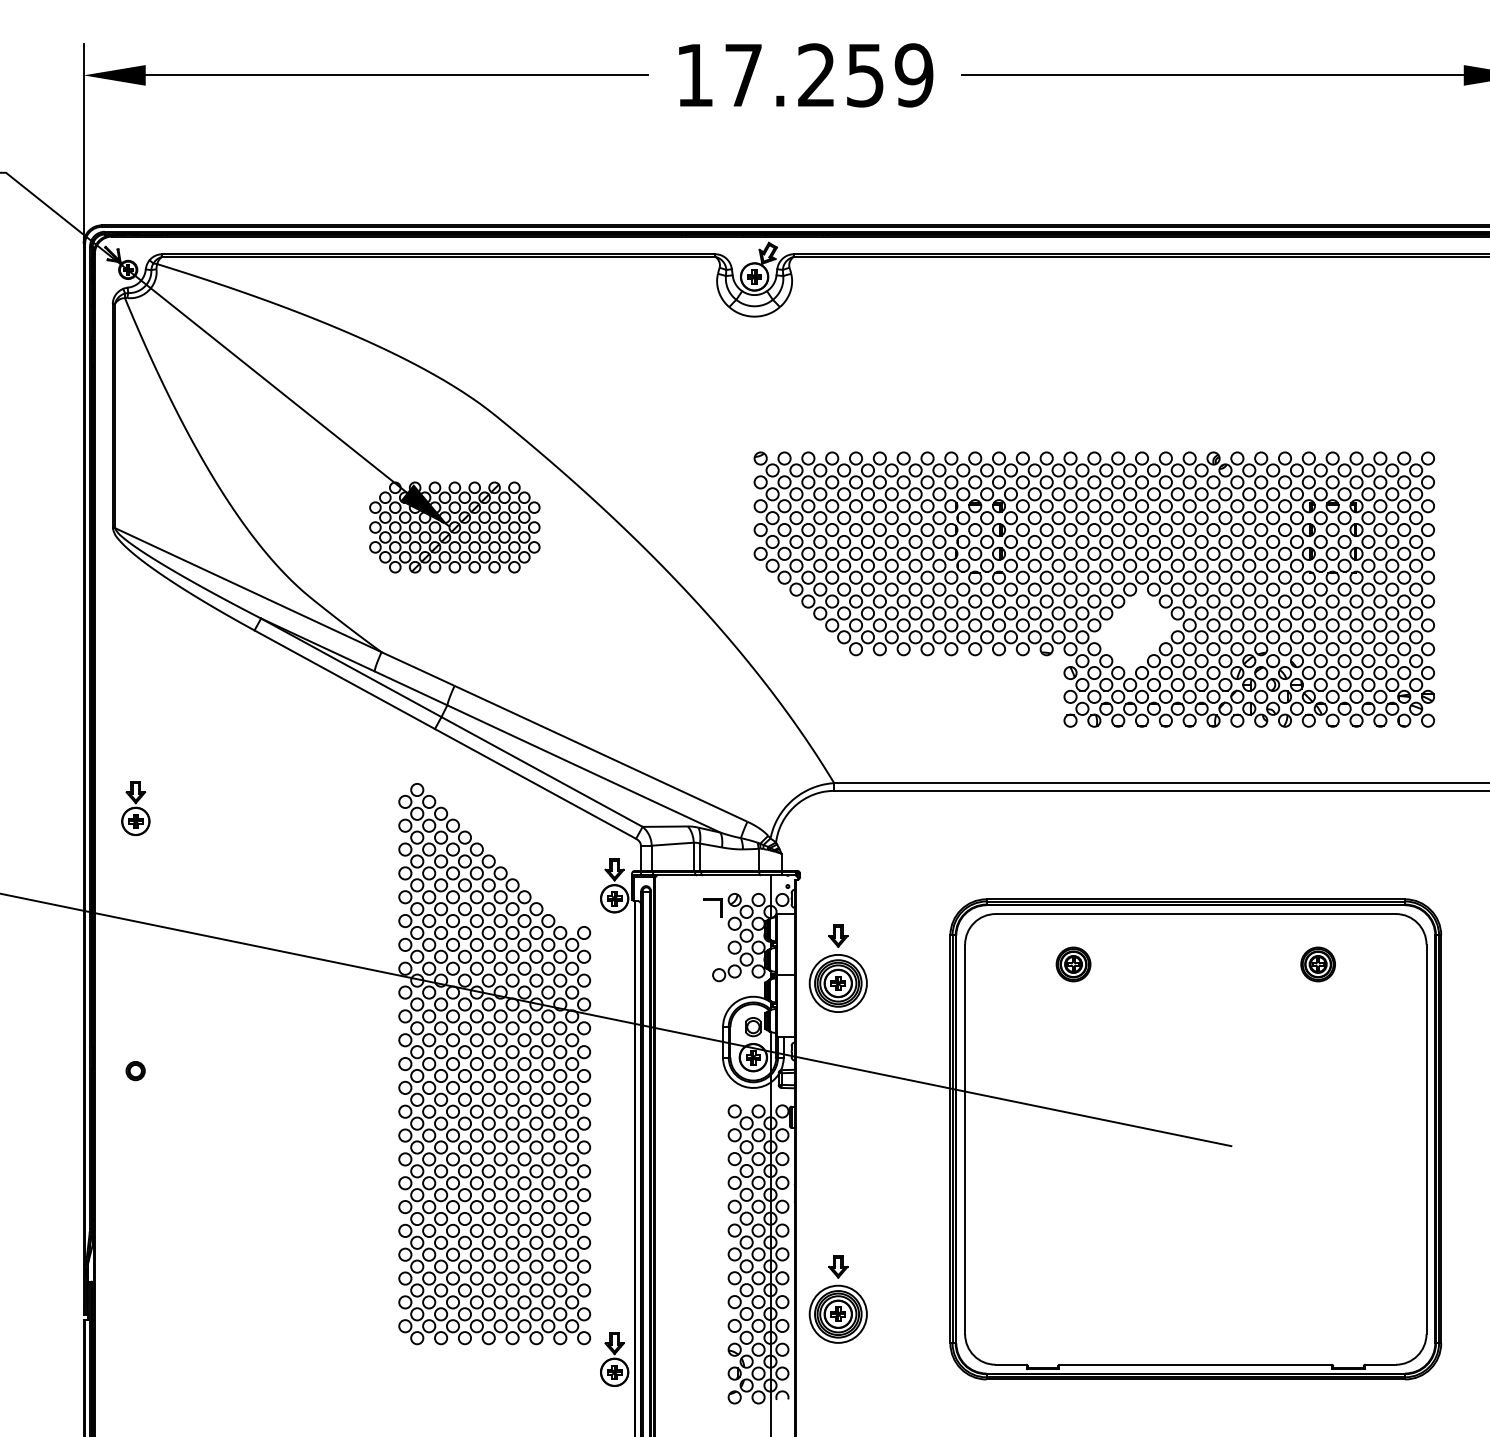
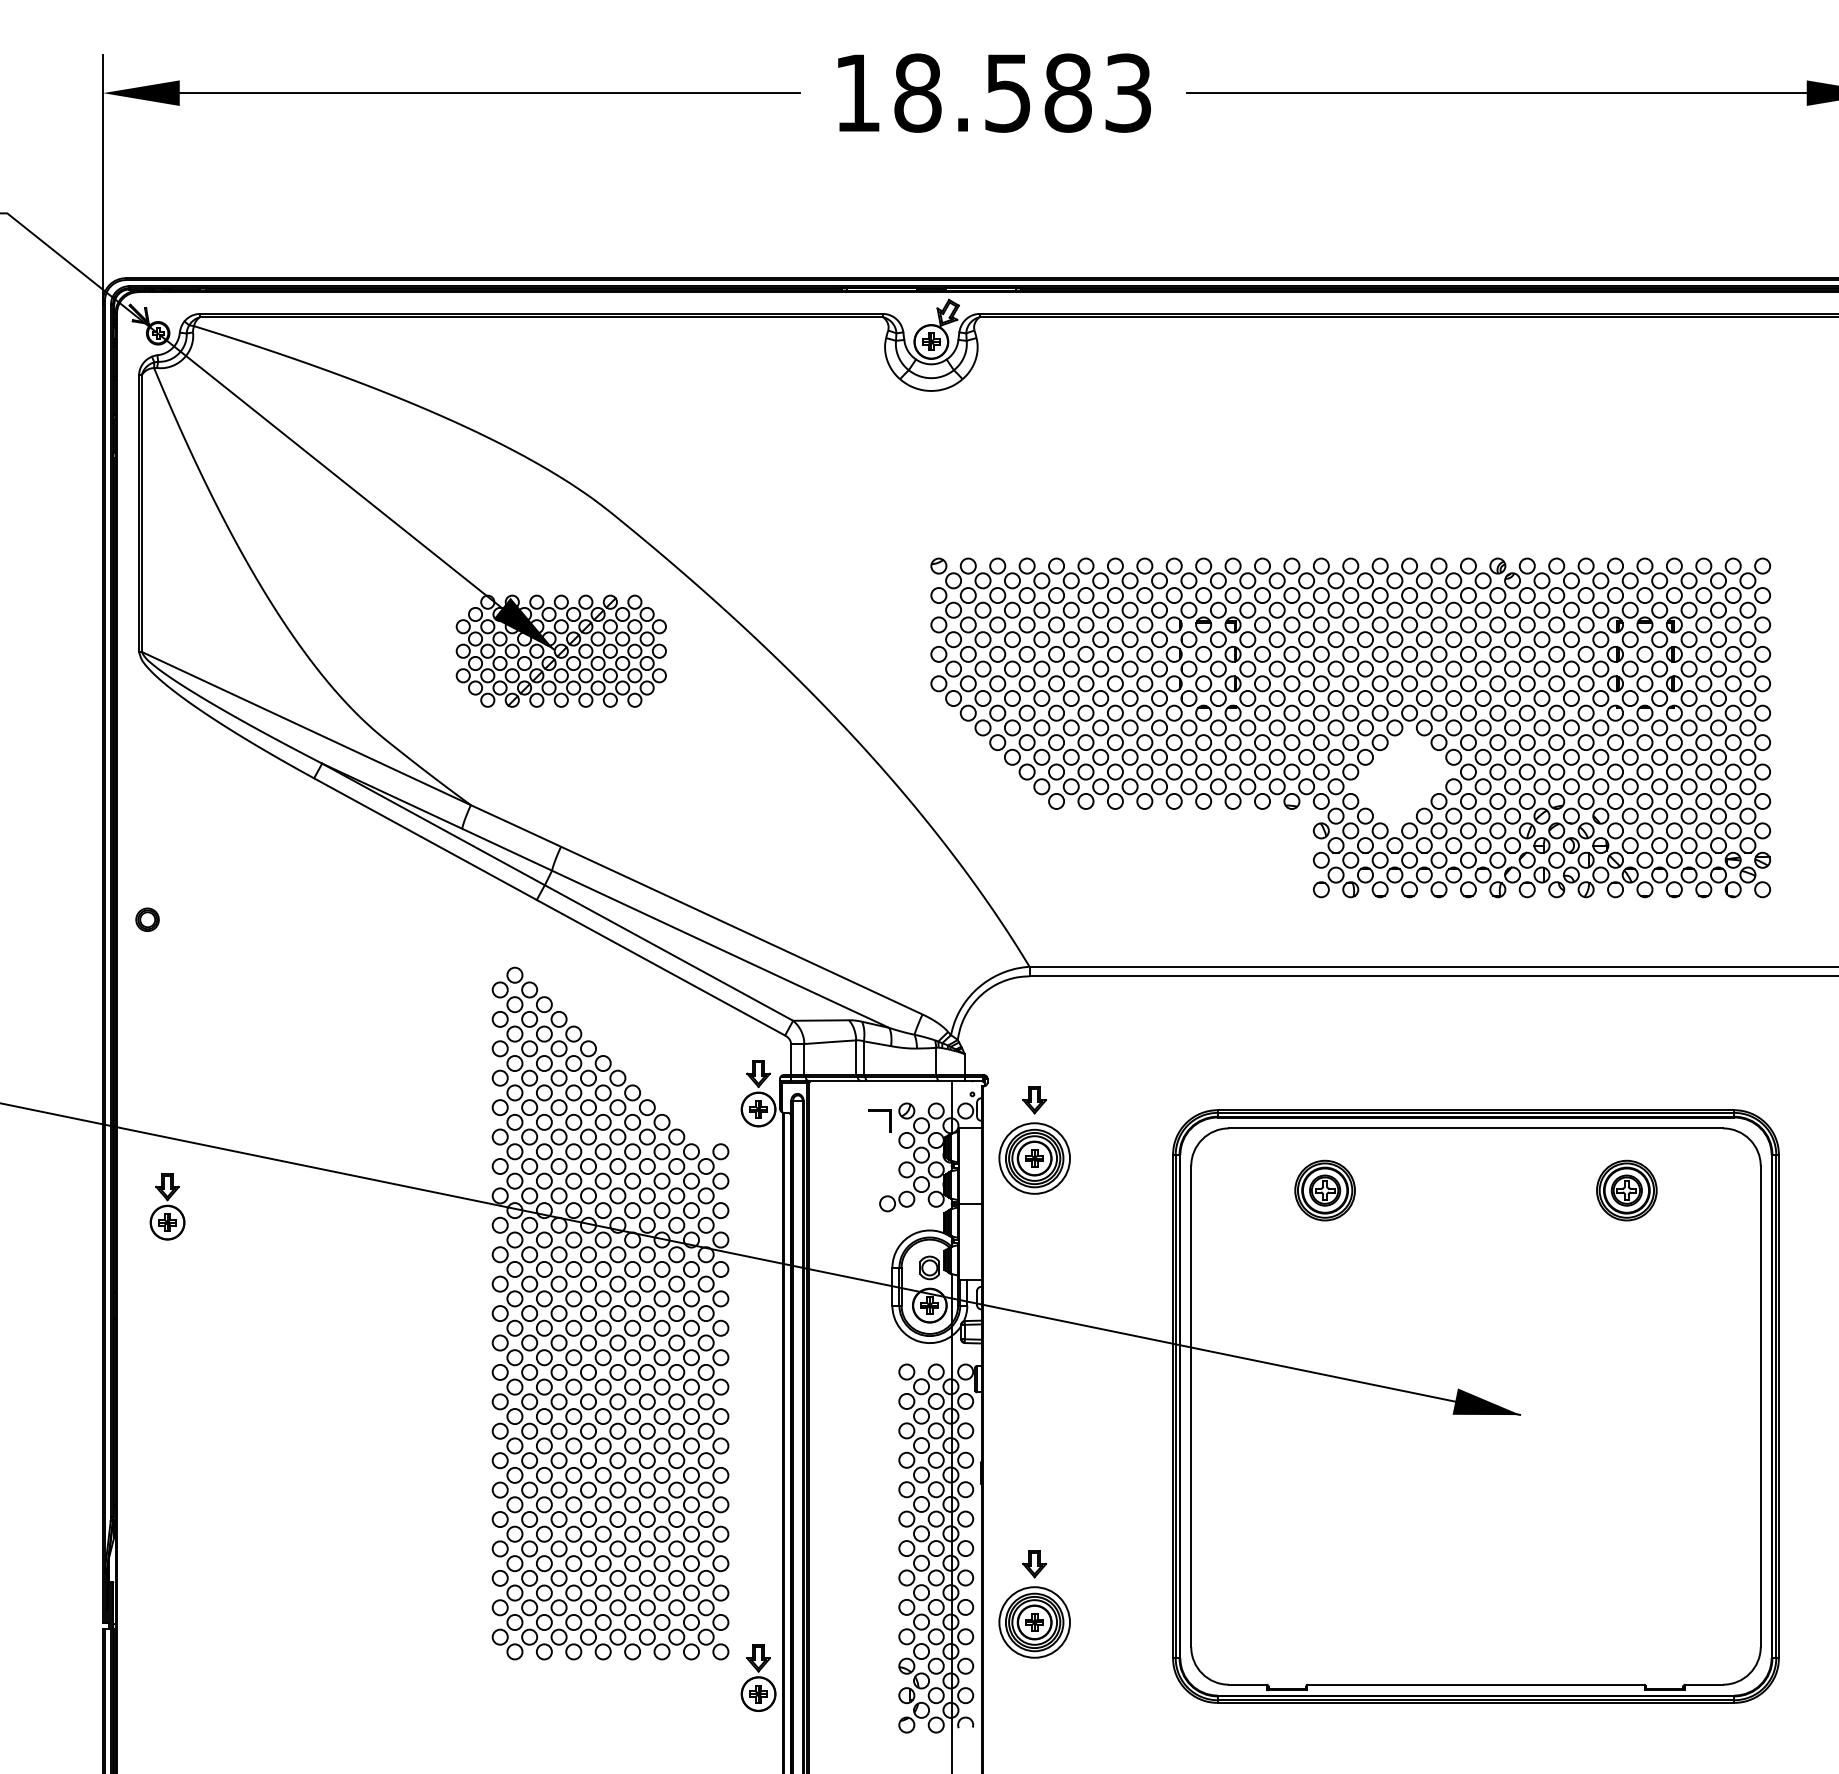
text: (828, 75) -> (1022, 93), 17.259 -> 18.583
part: (135, 808) -> (167, 1206), moved
part: (1073, 964) -> (1325, 1190), size x1.43
part: (1318, 964) -> (1627, 1190), size x1.43
part: (837, 968) -> (1033, 1140), moved
part: (135, 1071) -> (147, 920), moved
fill: (1204, 1135) -> (1486, 1401), added

